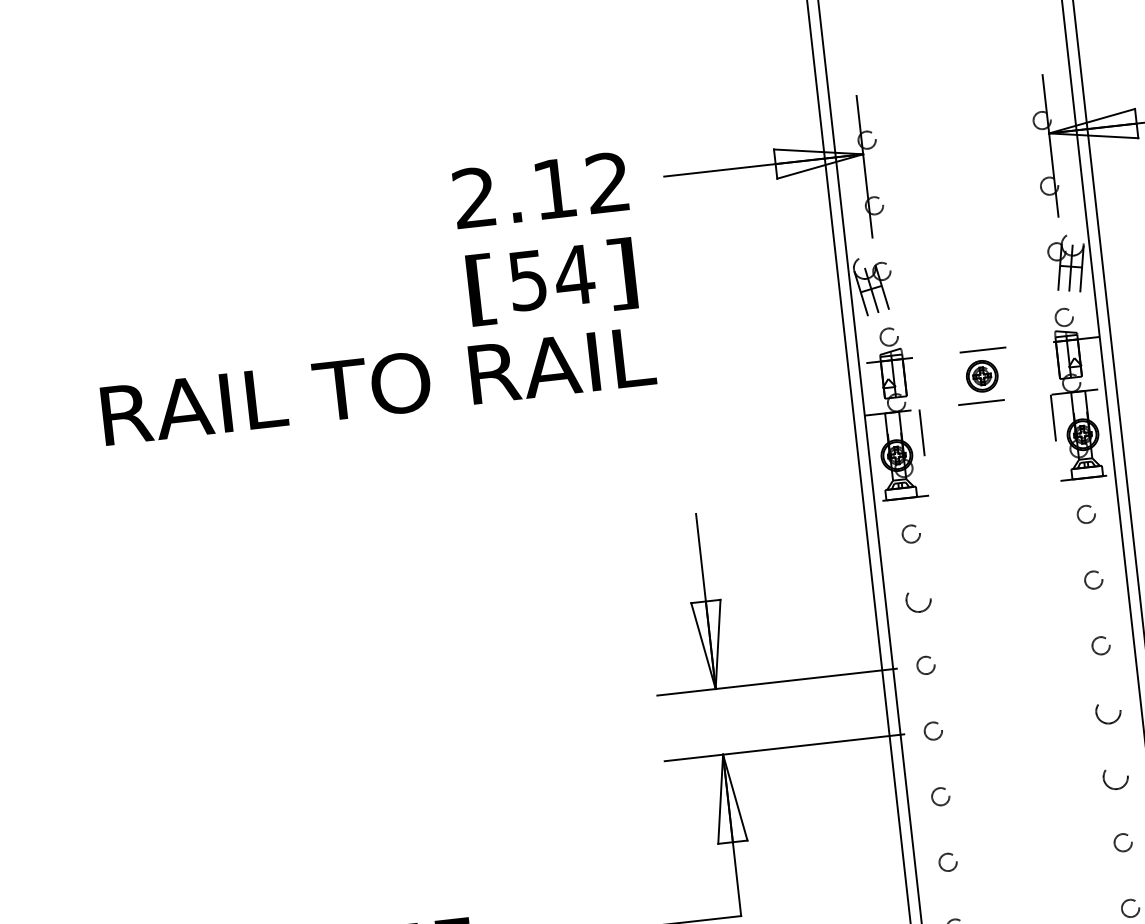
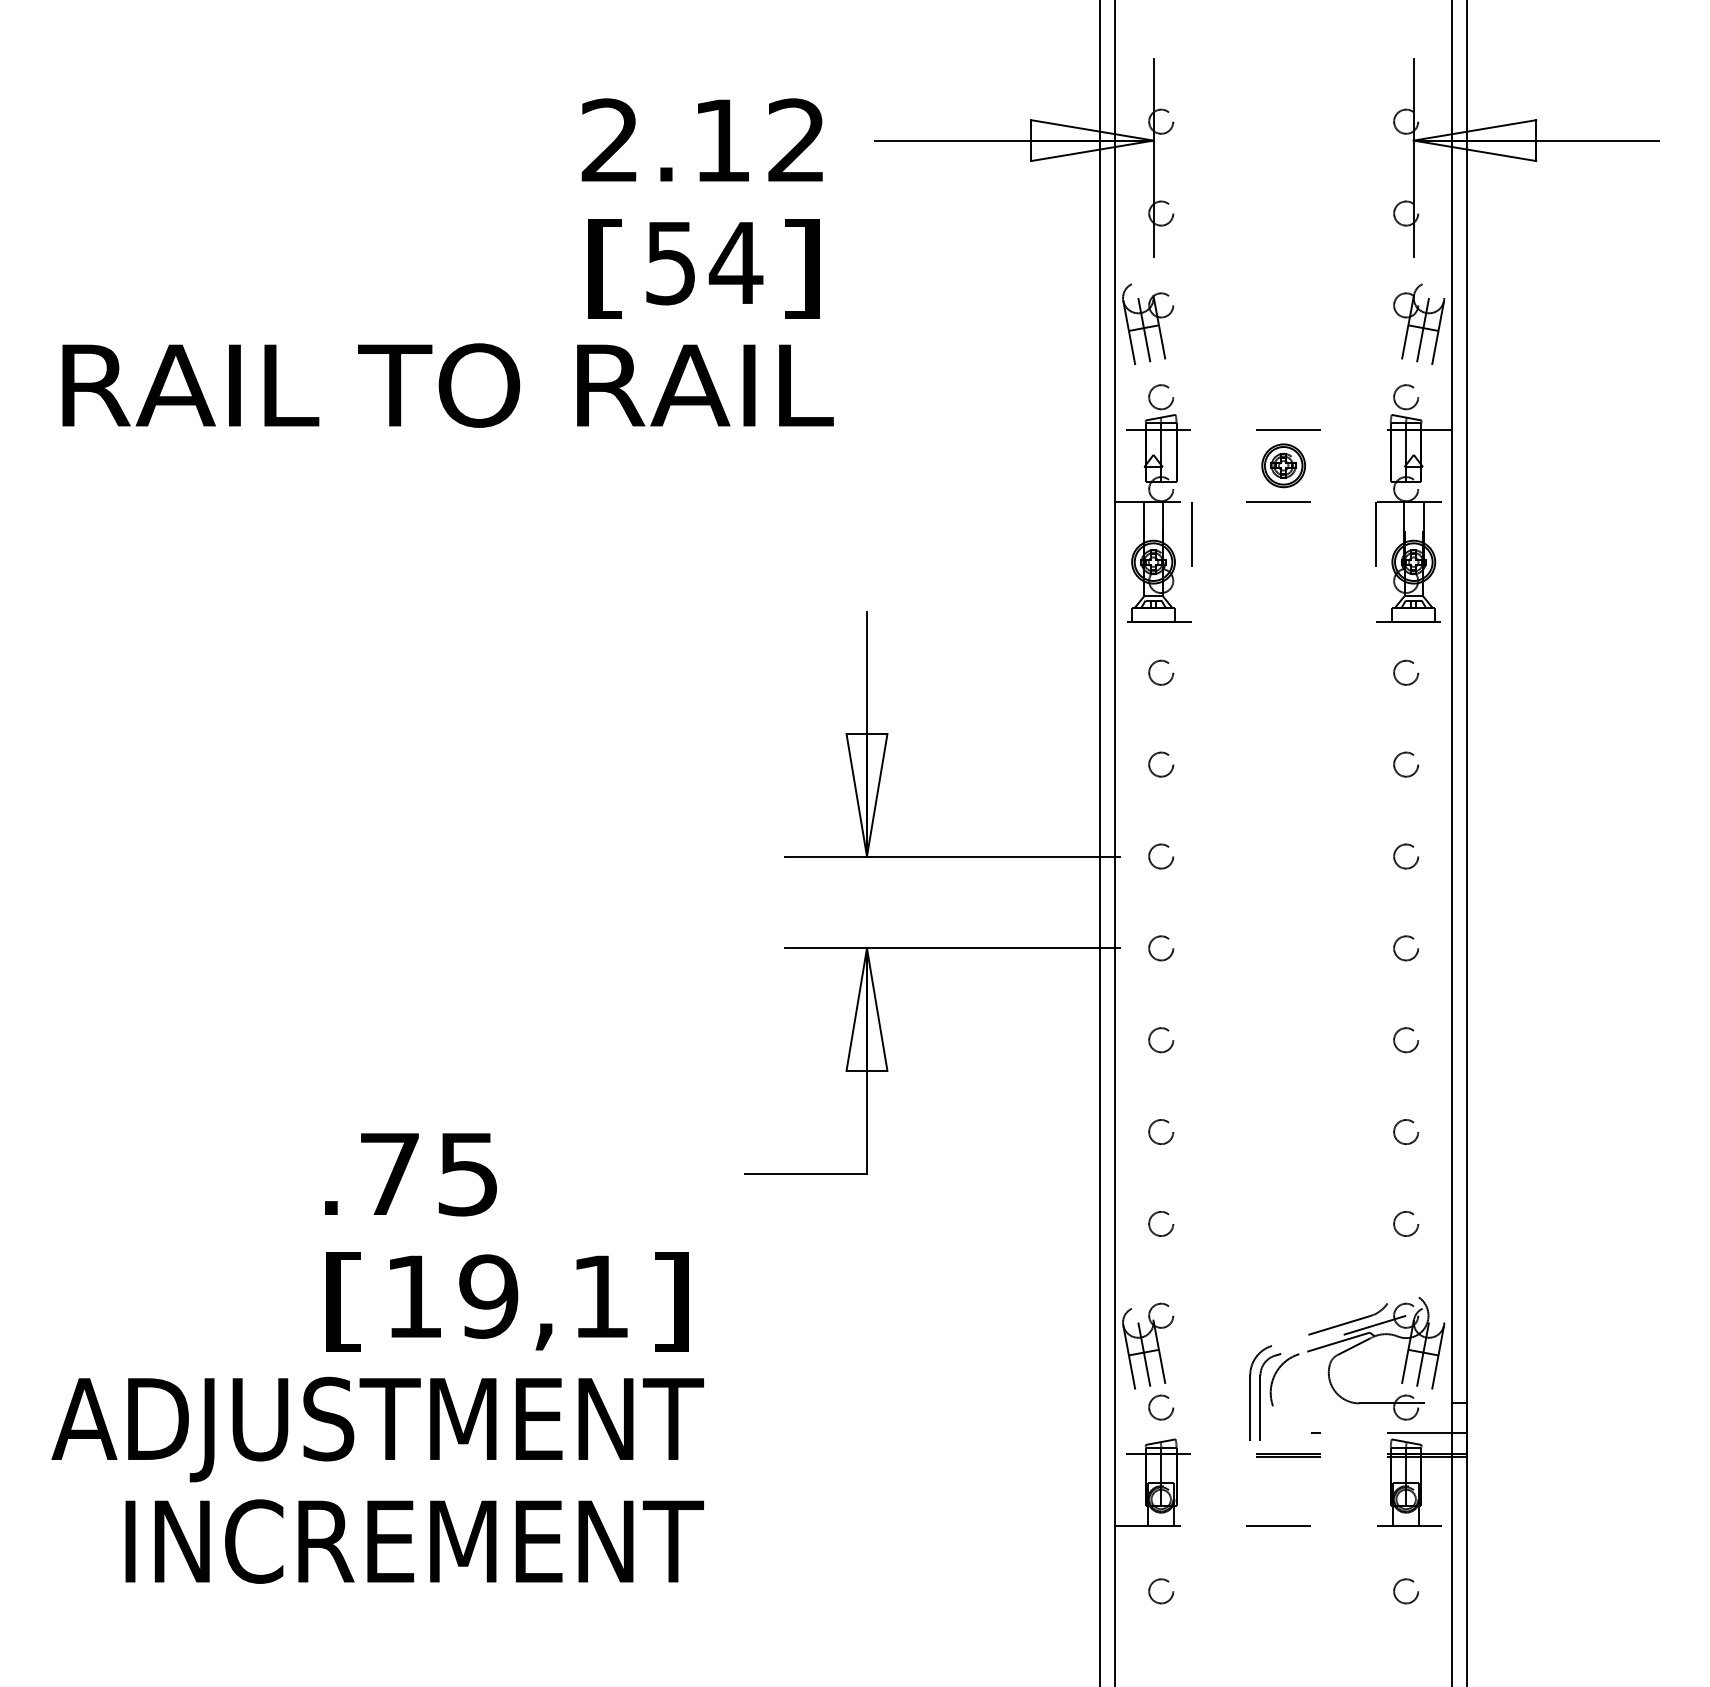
circle: (918, 599) -> (1161, 764), size x0.71
circle: (1108, 711) -> (1406, 948), size x0.71
circle: (1116, 777) -> (1406, 1040), size x0.71

